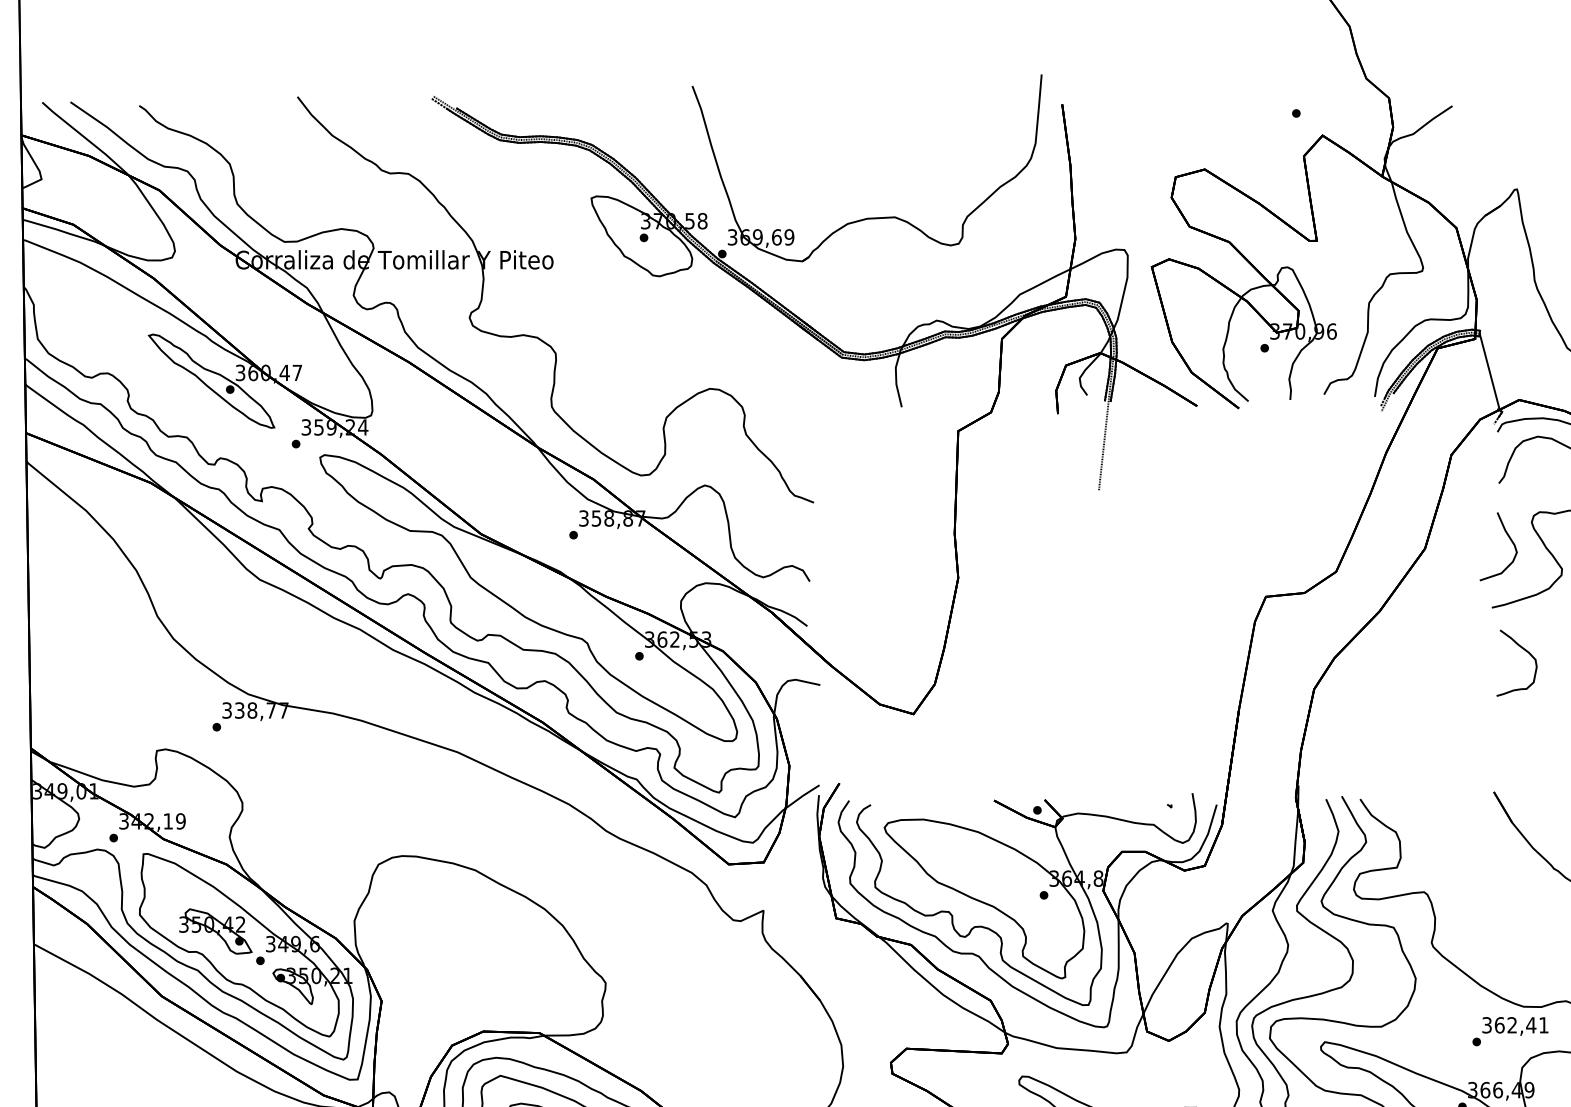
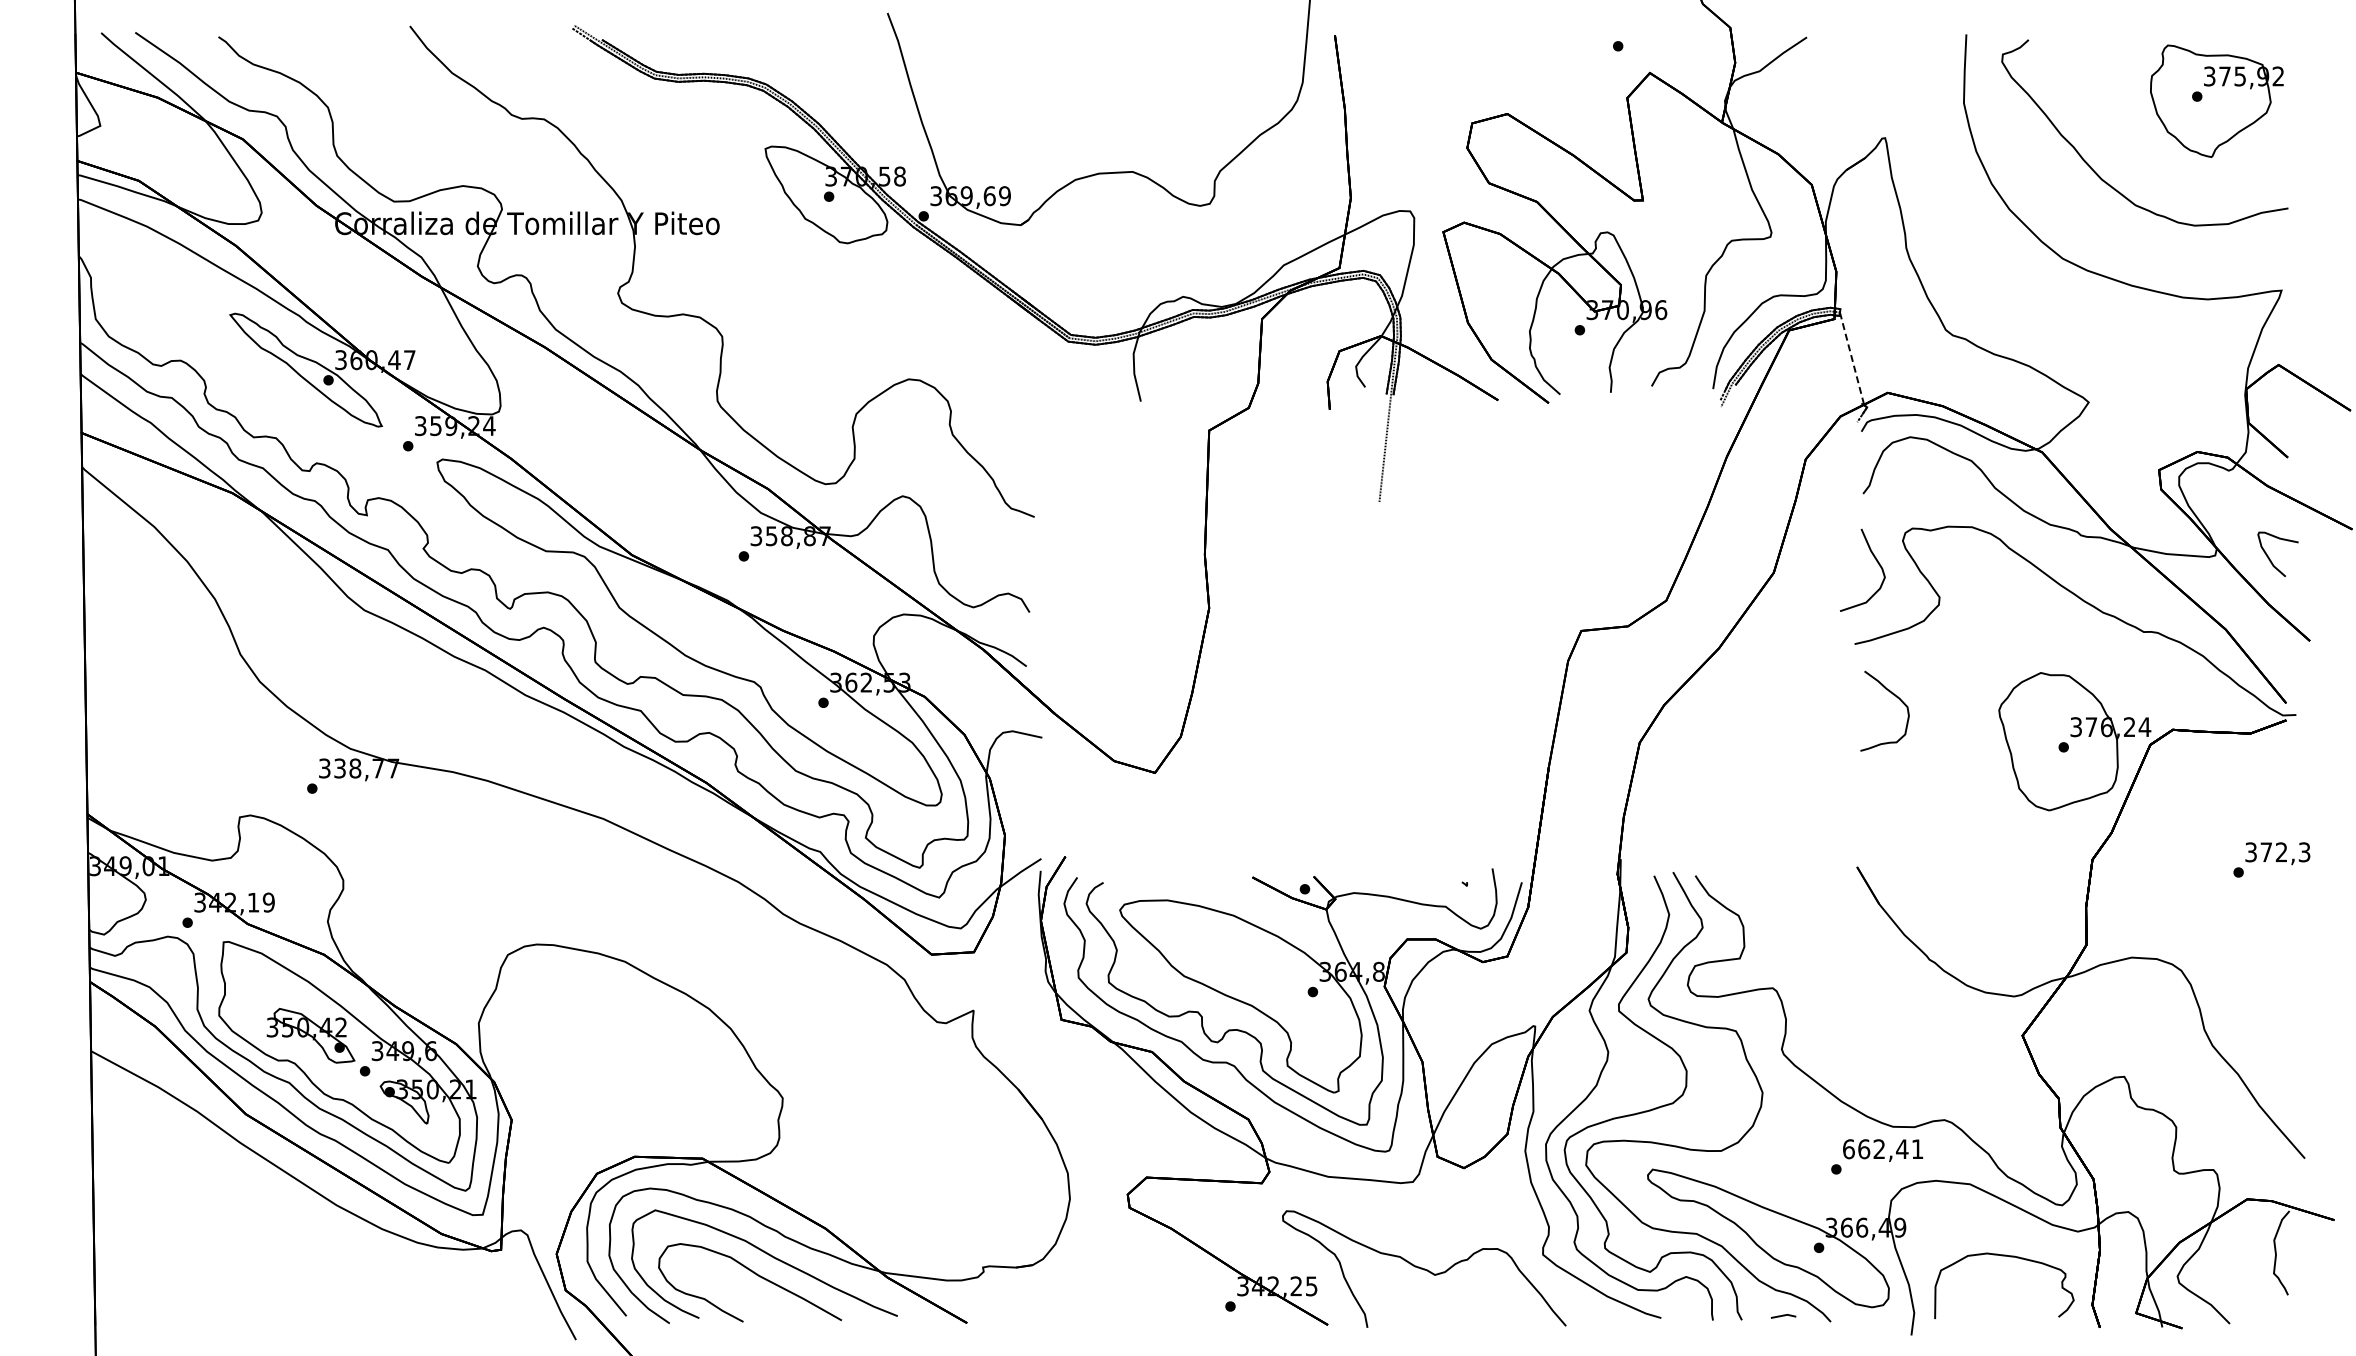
line: (1490, 371) -> (1852, 358), solid -> dashed
text: (1486, 1025) -> (1848, 1149), 362,41 -> 662,41

